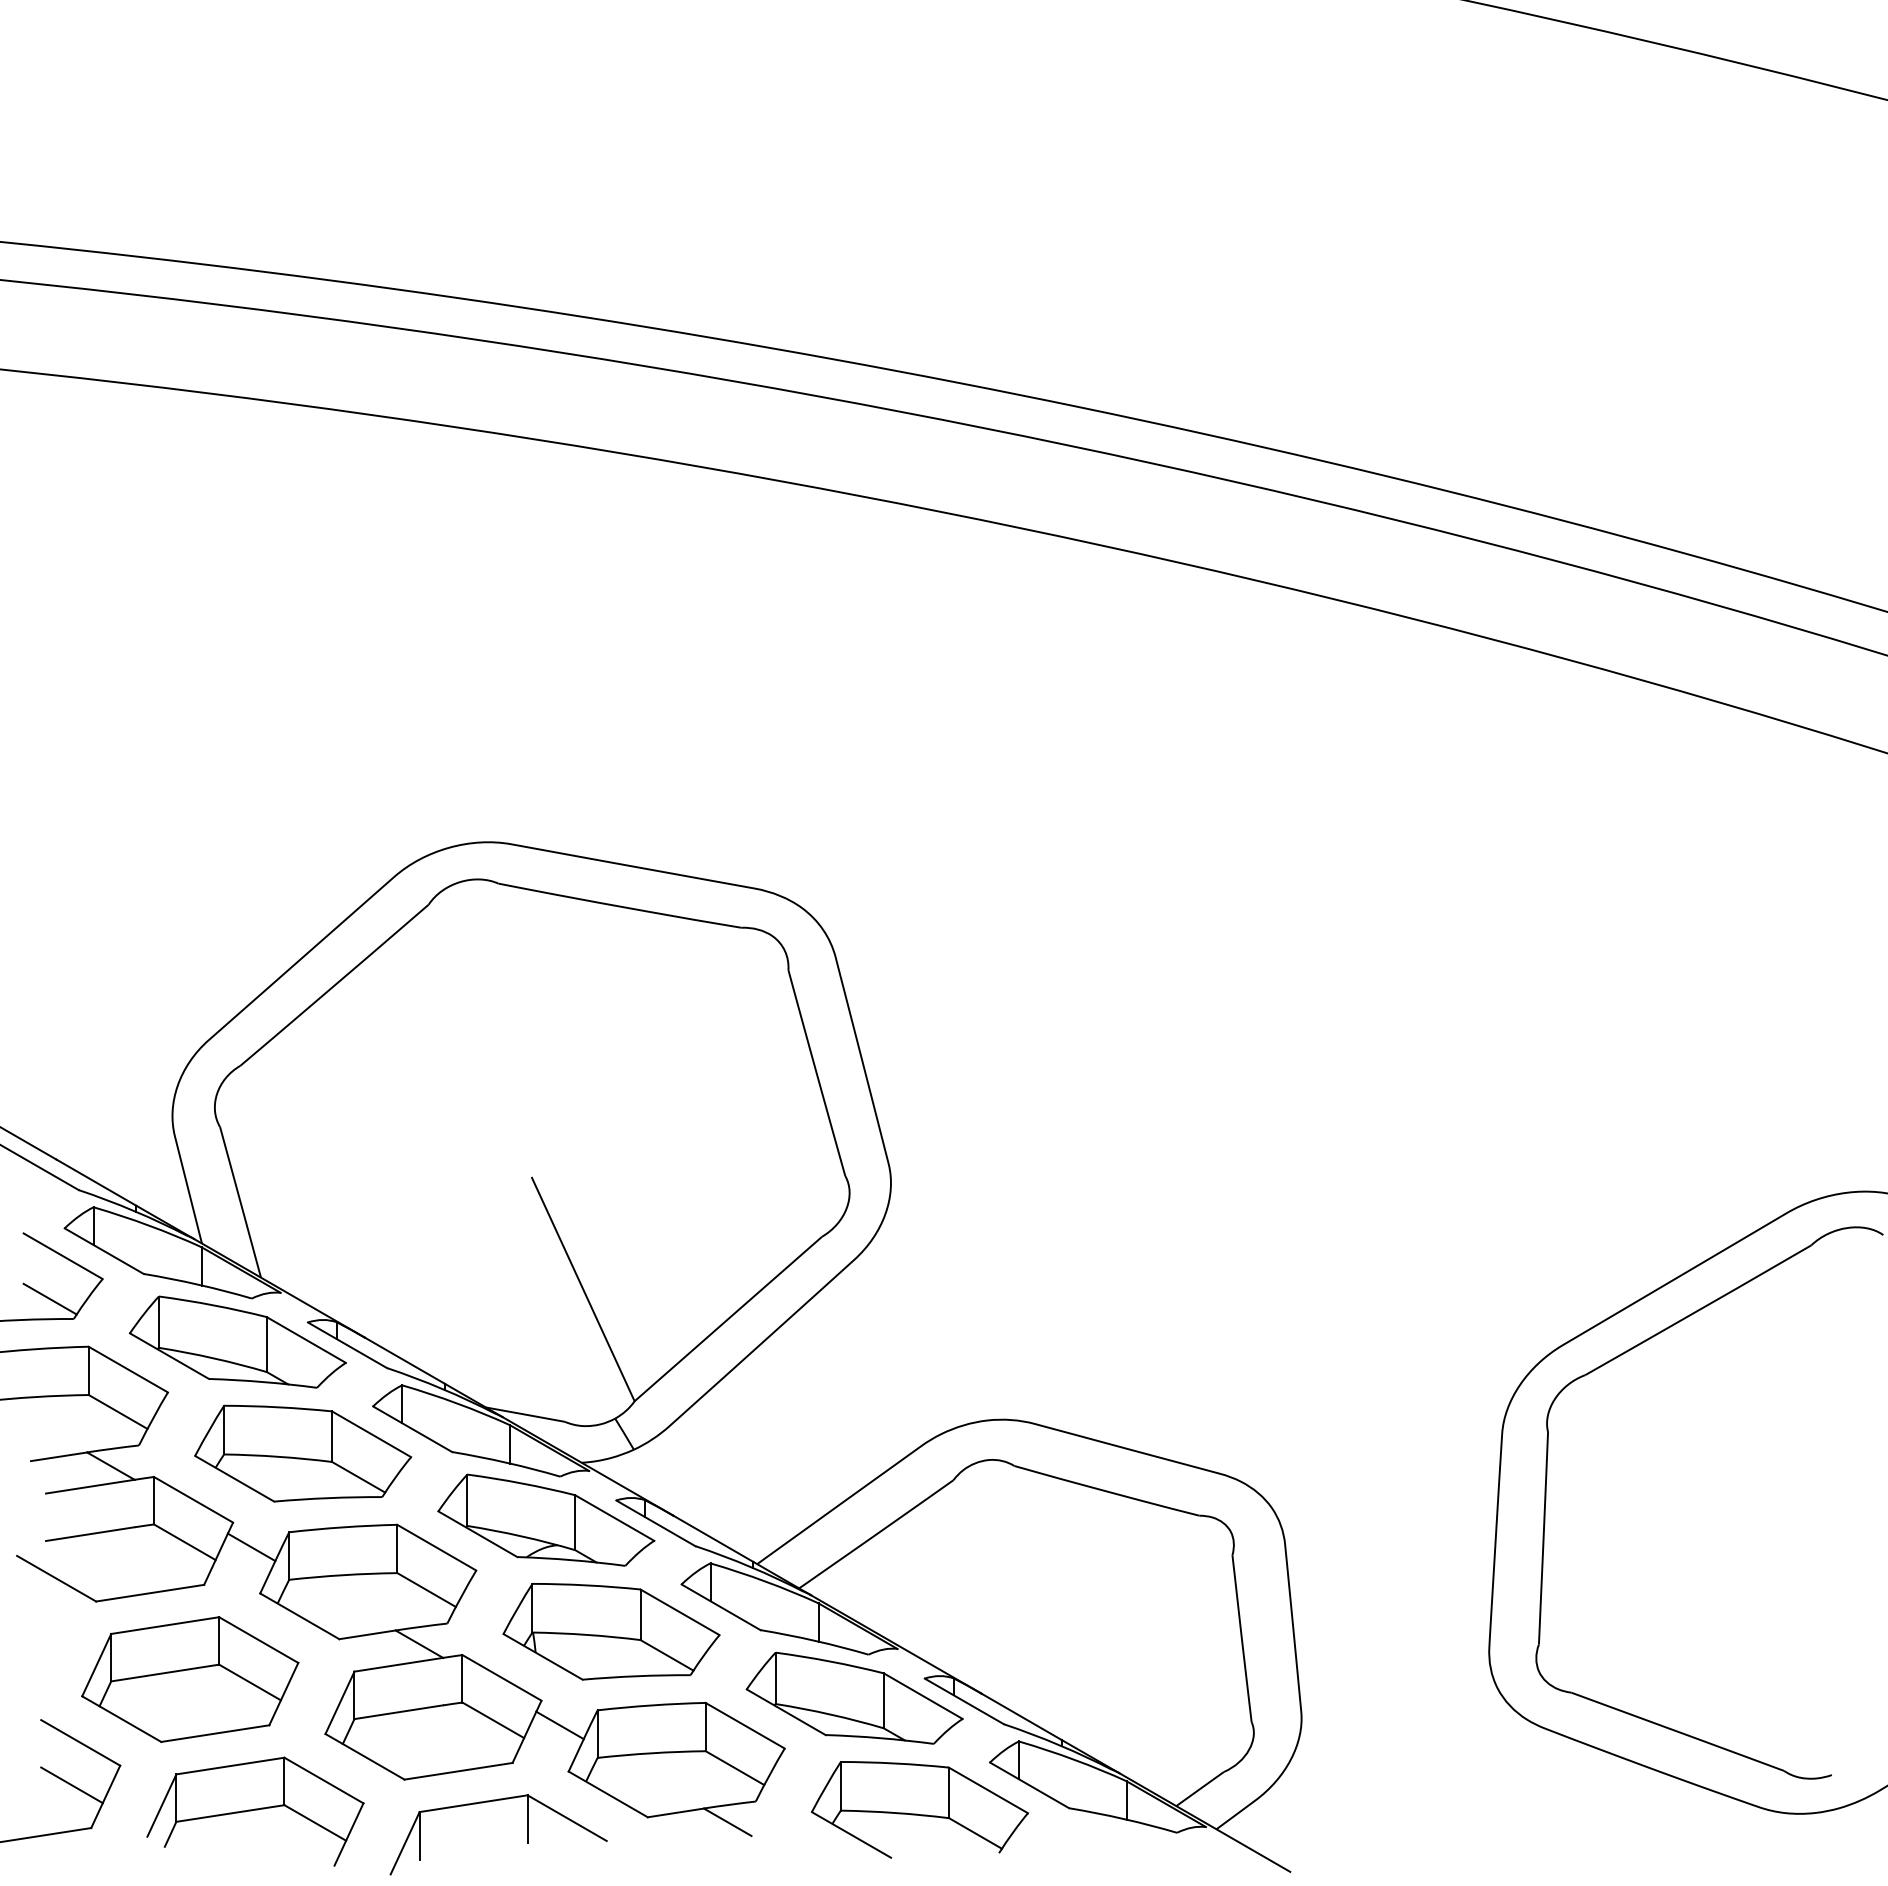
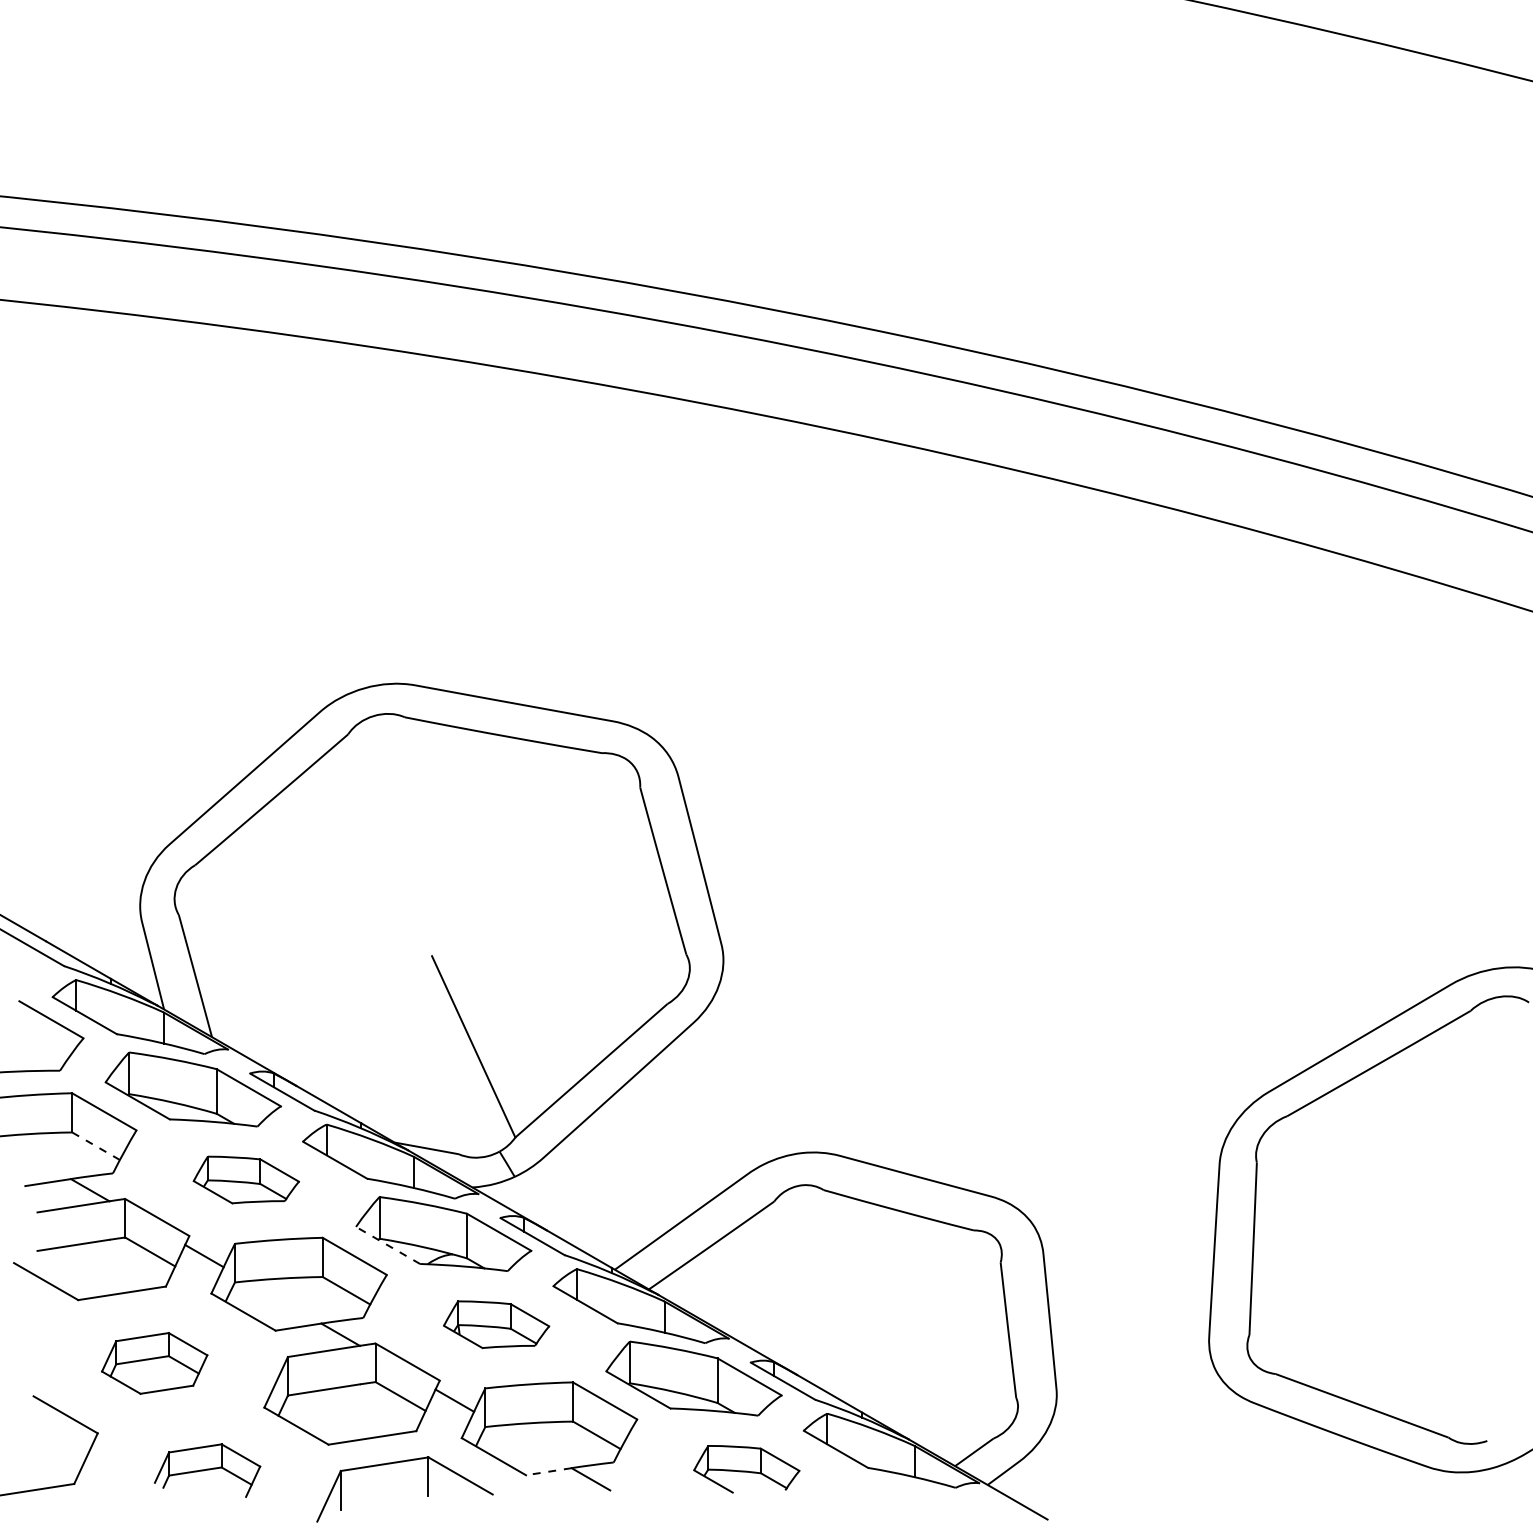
line: (49, 1298) -> (40, 1054), removed
line: (118, 1412) -> (96, 1146), solid -> dashed
part: (303, 1453) -> (246, 1179), size x0.6
line: (477, 1534) -> (387, 1245), solid -> dashed
part: (611, 1631) -> (496, 1324), size x0.6
part: (190, 1679) -> (154, 1363), size x0.6
line: (71, 1785) -> (58, 1449), removed
part: (919, 1809) -> (746, 1468), size x0.6
part: (255, 1811) -> (207, 1470), size x0.6
line: (675, 1813) -> (548, 1472), solid -> dashed

